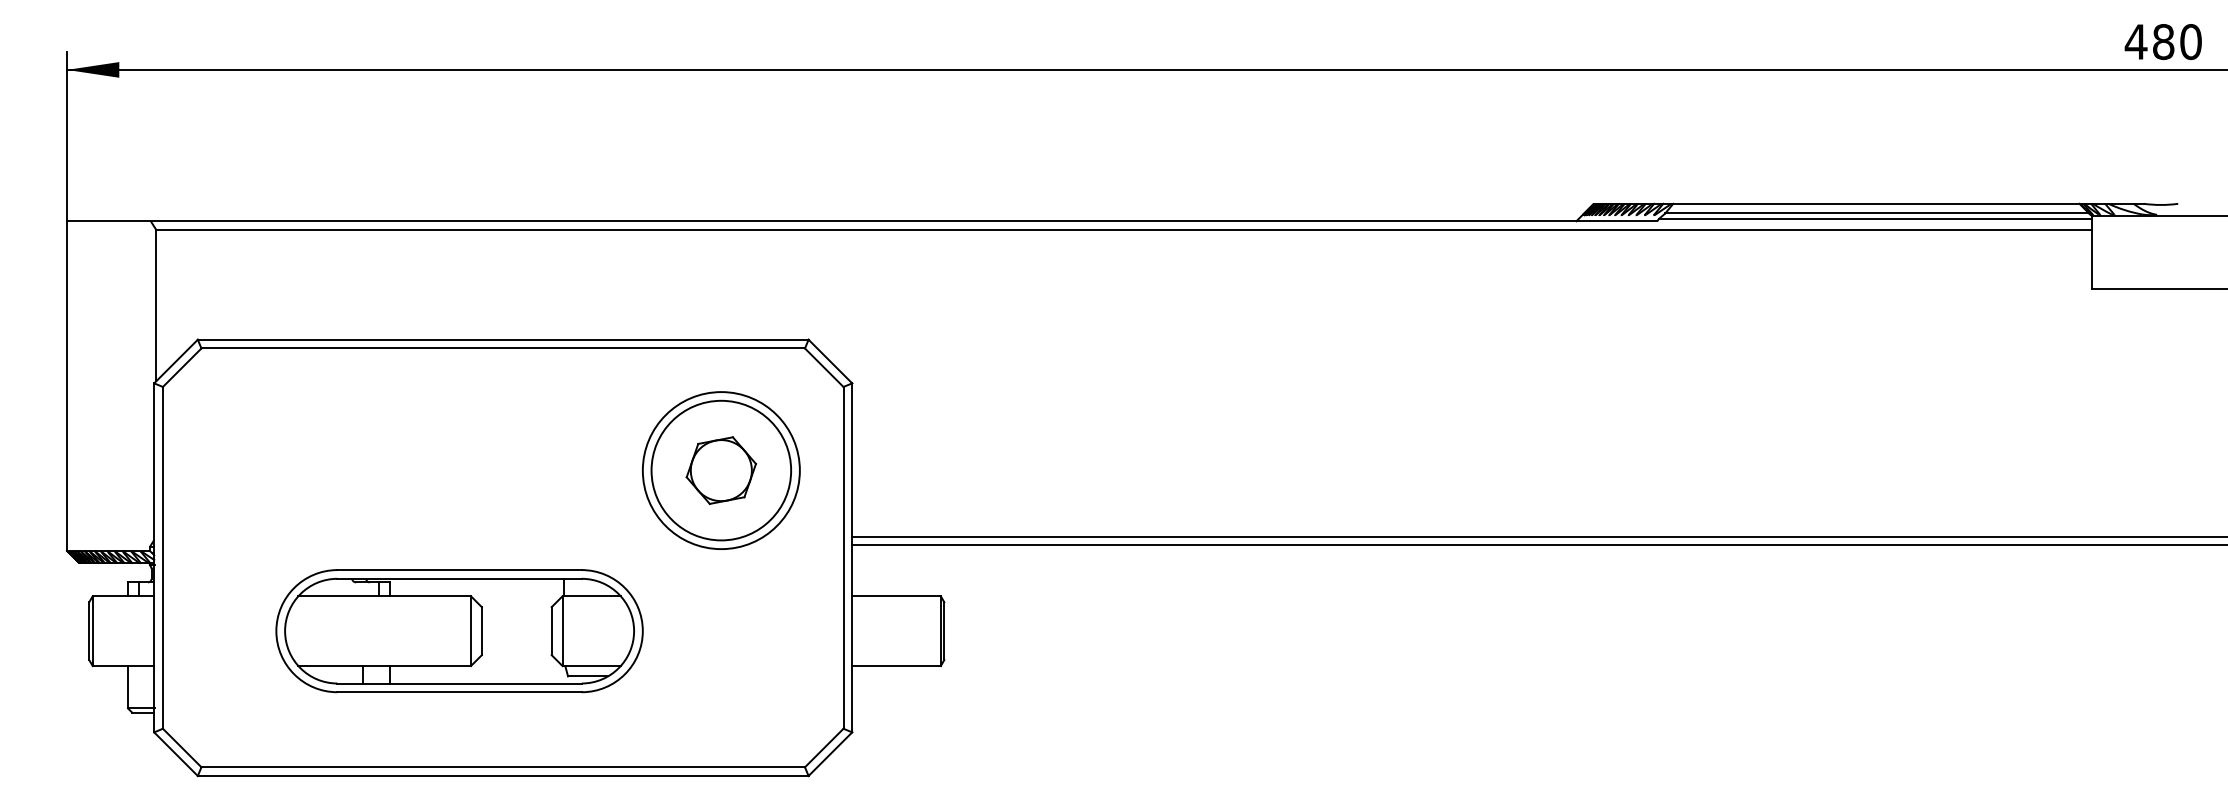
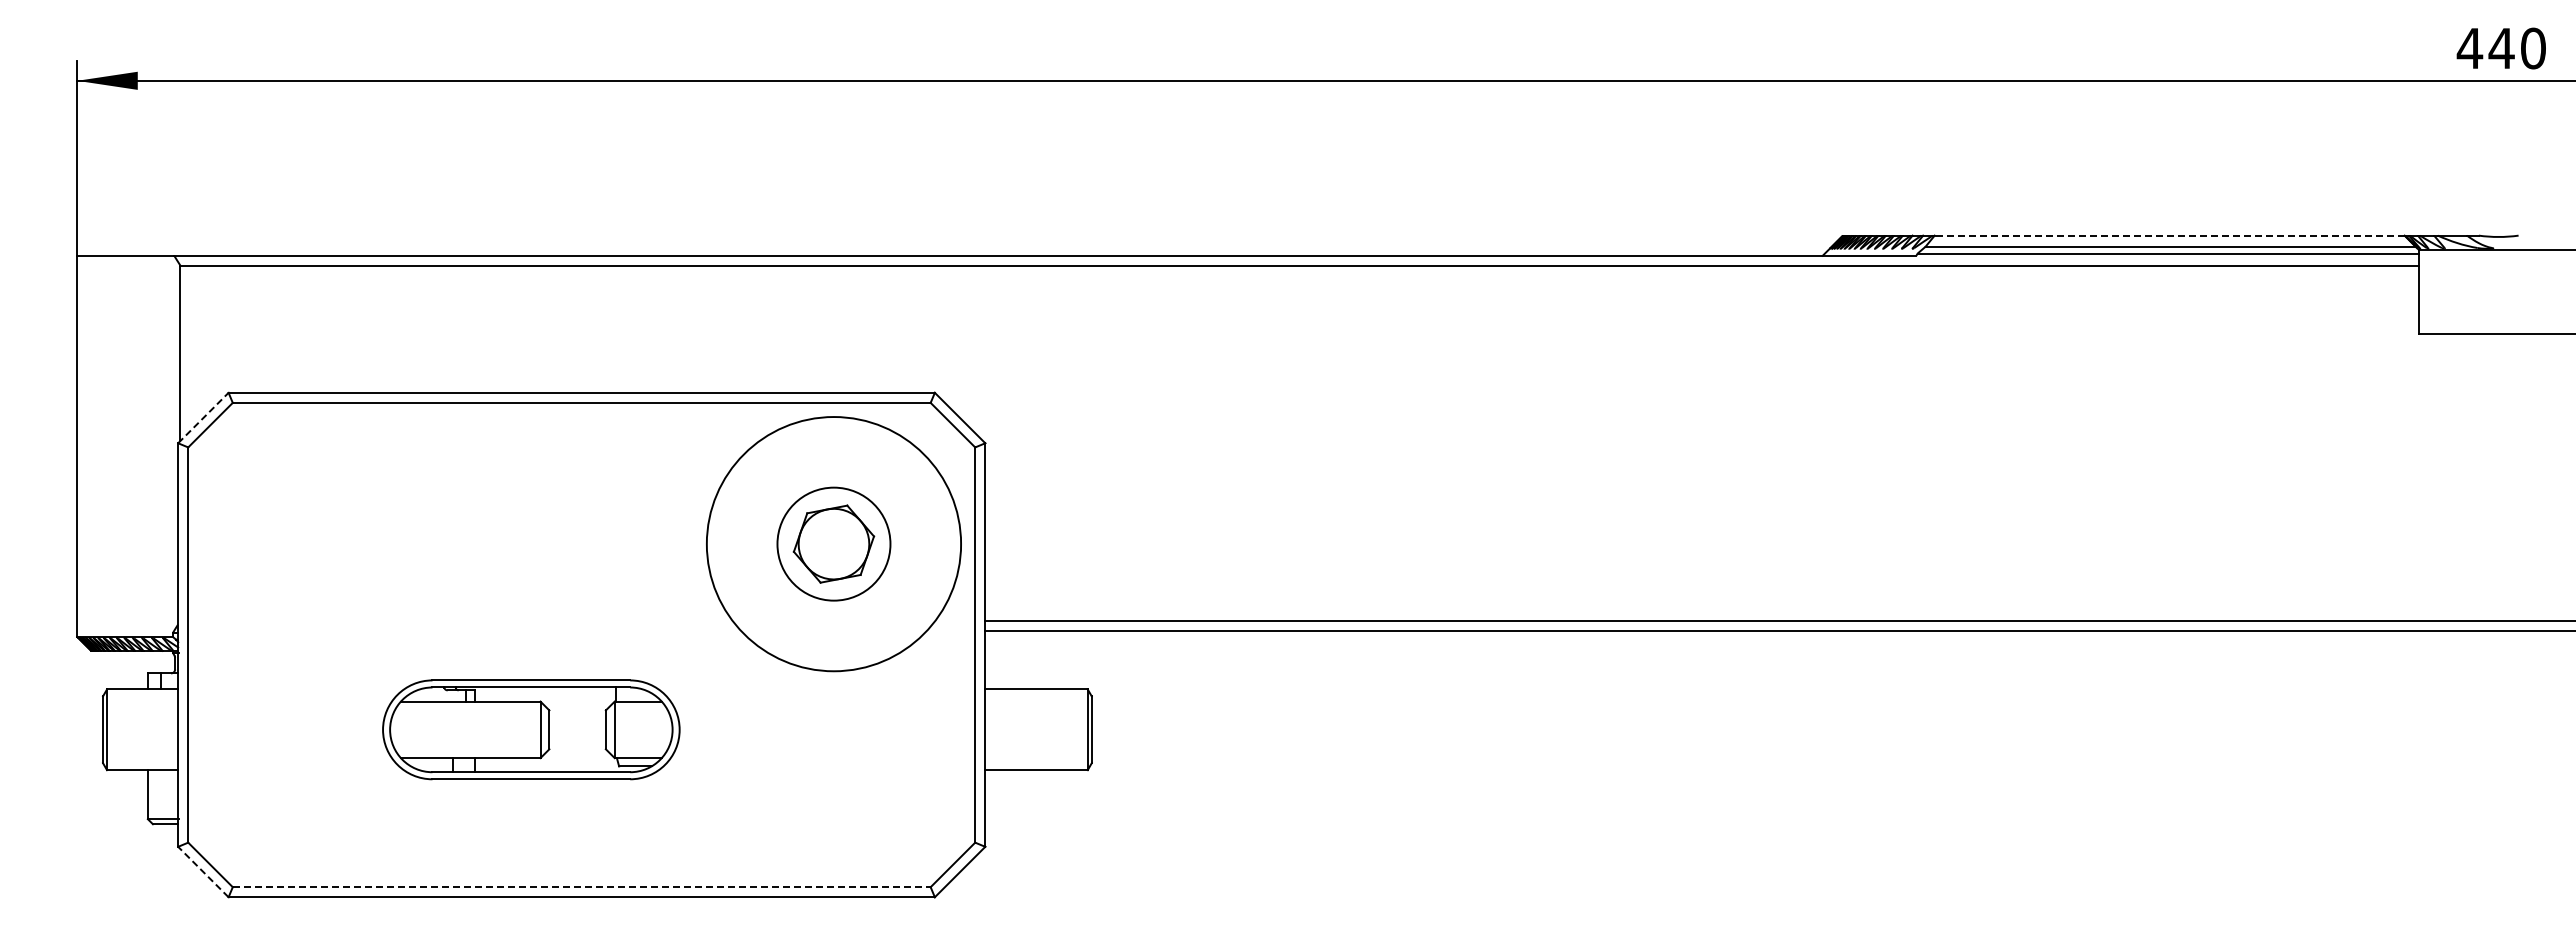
text: (2163, 41) -> (2501, 48), 480 -> 440
line: (1876, 203) -> (2169, 235), solid -> dashed
line: (176, 361) -> (203, 418), solid -> dashed
circle: (720, 470) -> (833, 543), size x0.7
circle: (720, 470) -> (833, 543), size x1.4
part: (459, 630) -> (531, 729), size x0.7
line: (176, 754) -> (203, 872), solid -> dashed
line: (503, 767) -> (581, 887), solid -> dashed

